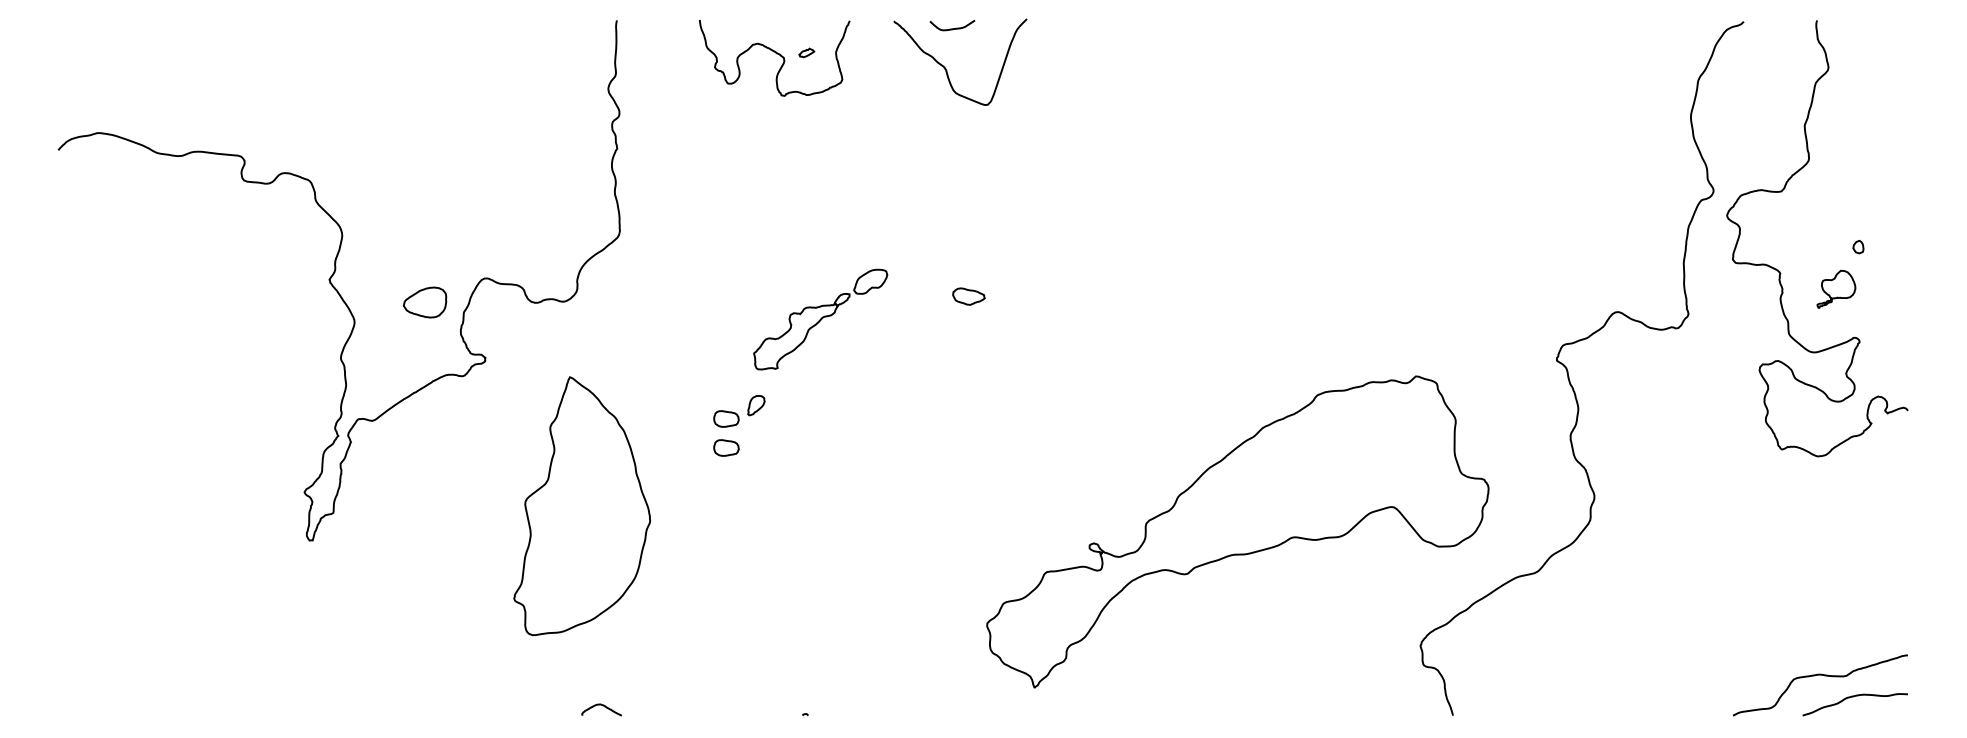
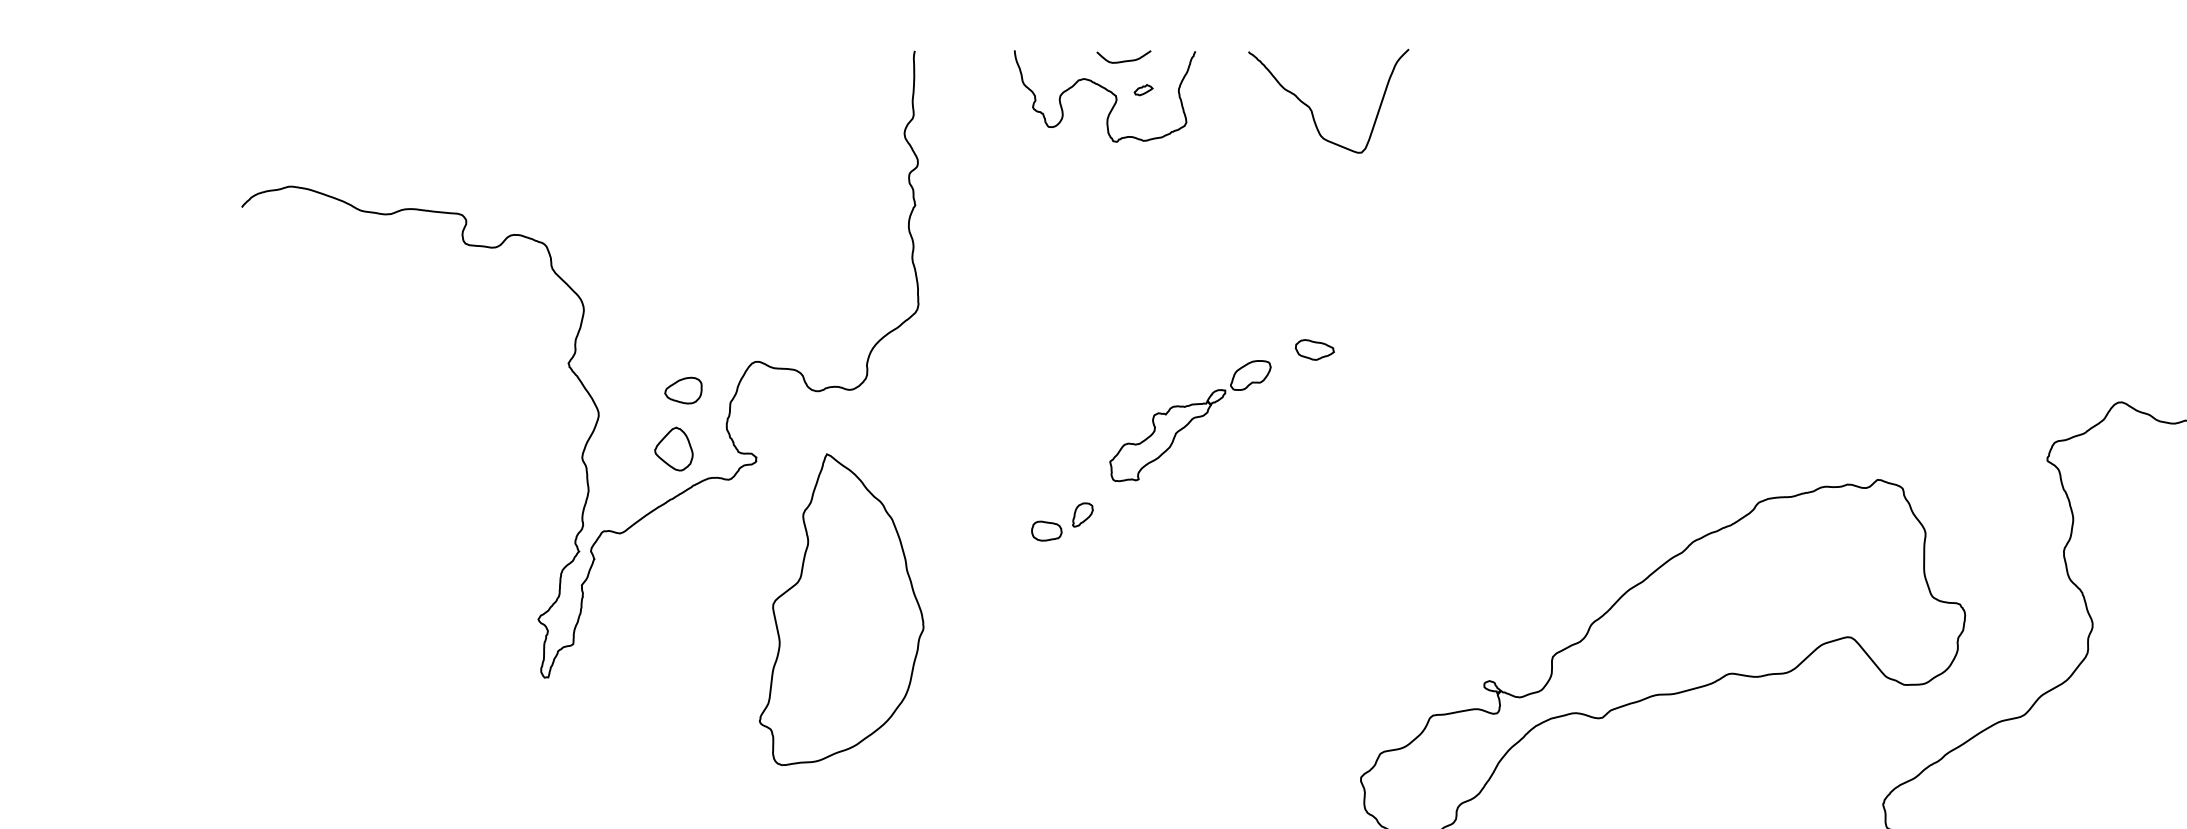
curve: (952, 28) -> (1123, 60), moved
part: (968, 296) -> (1314, 349), moved
part: (424, 301) -> (683, 389), size x0.71
part: (820, 319) -> (1190, 420), moved
part: (416, 350) -> (673, 448), added
part: (726, 447) -> (1046, 565), removed
part: (582, 506) -> (842, 610), moved

